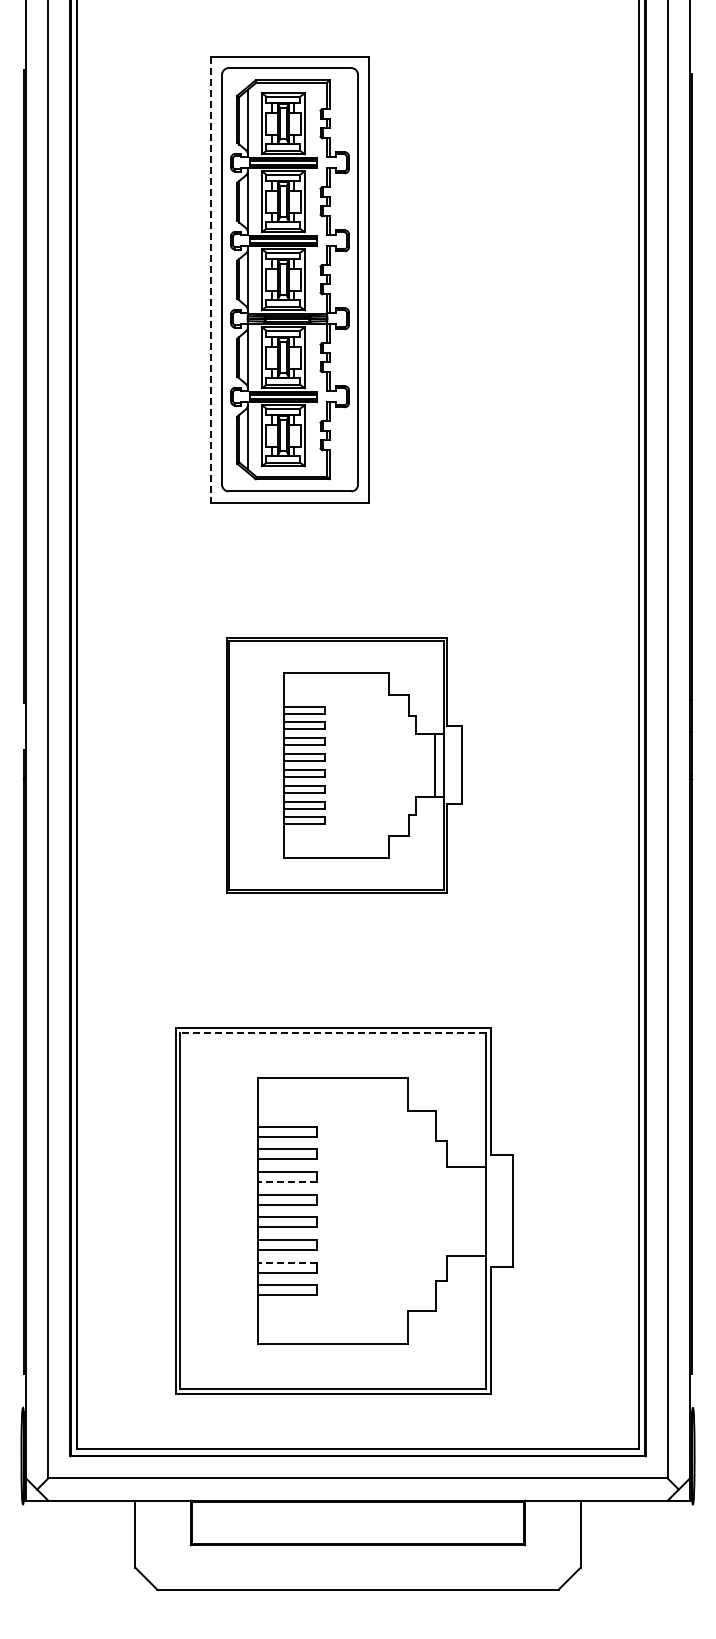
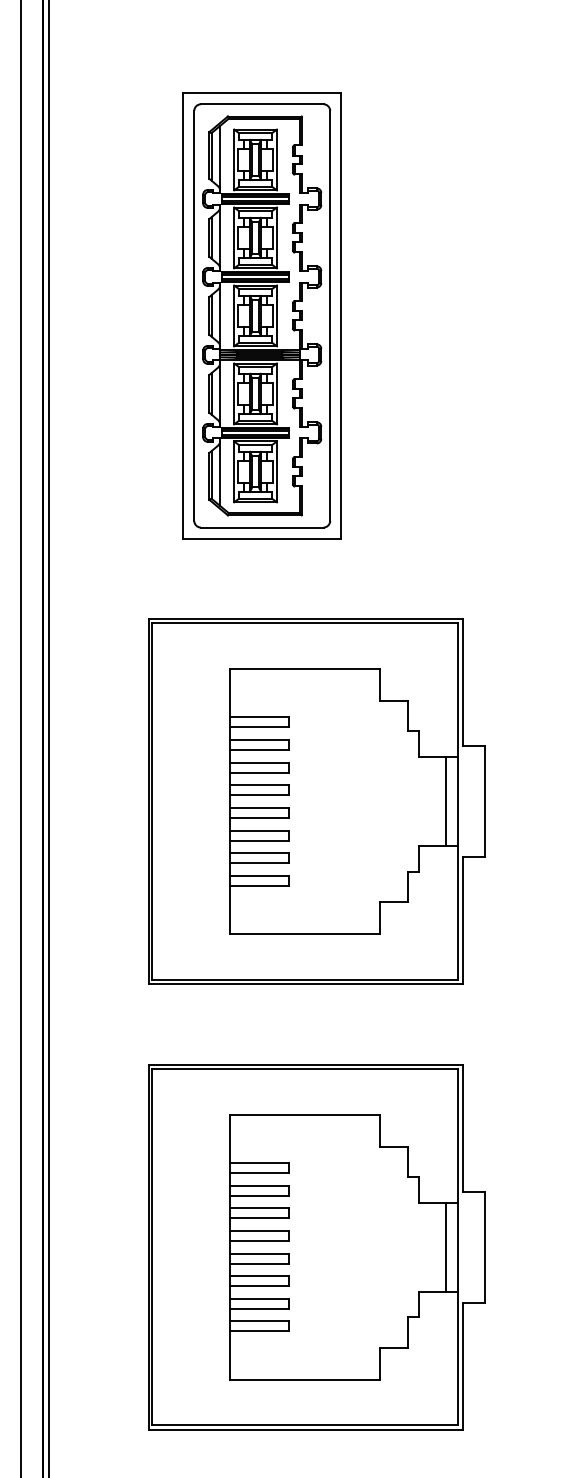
line: (210, 279) -> (182, 315), dashed -> solid
part: (344, 765) -> (316, 801), size x1.43
line: (332, 1032) -> (304, 1068), dashed -> solid
line: (286, 1182) -> (258, 1218), dashed -> solid
line: (473, 1210) -> (445, 1246), added
line: (286, 1262) -> (258, 1298), dashed -> solid

